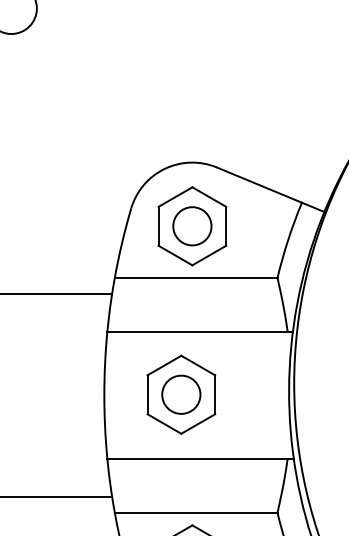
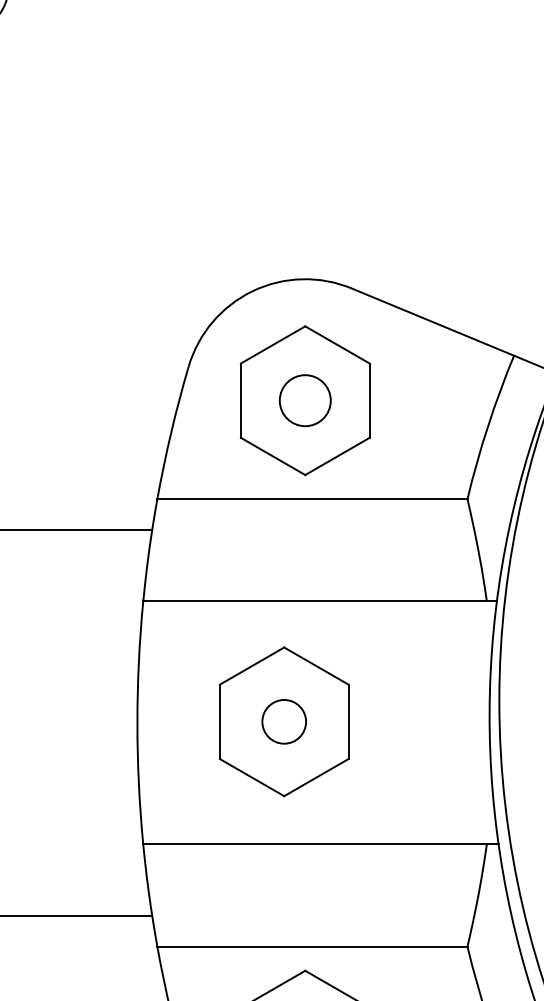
circle: (192, 226) -> (305, 401), size x0.7
circle: (181, 394) -> (284, 721), size x0.6

